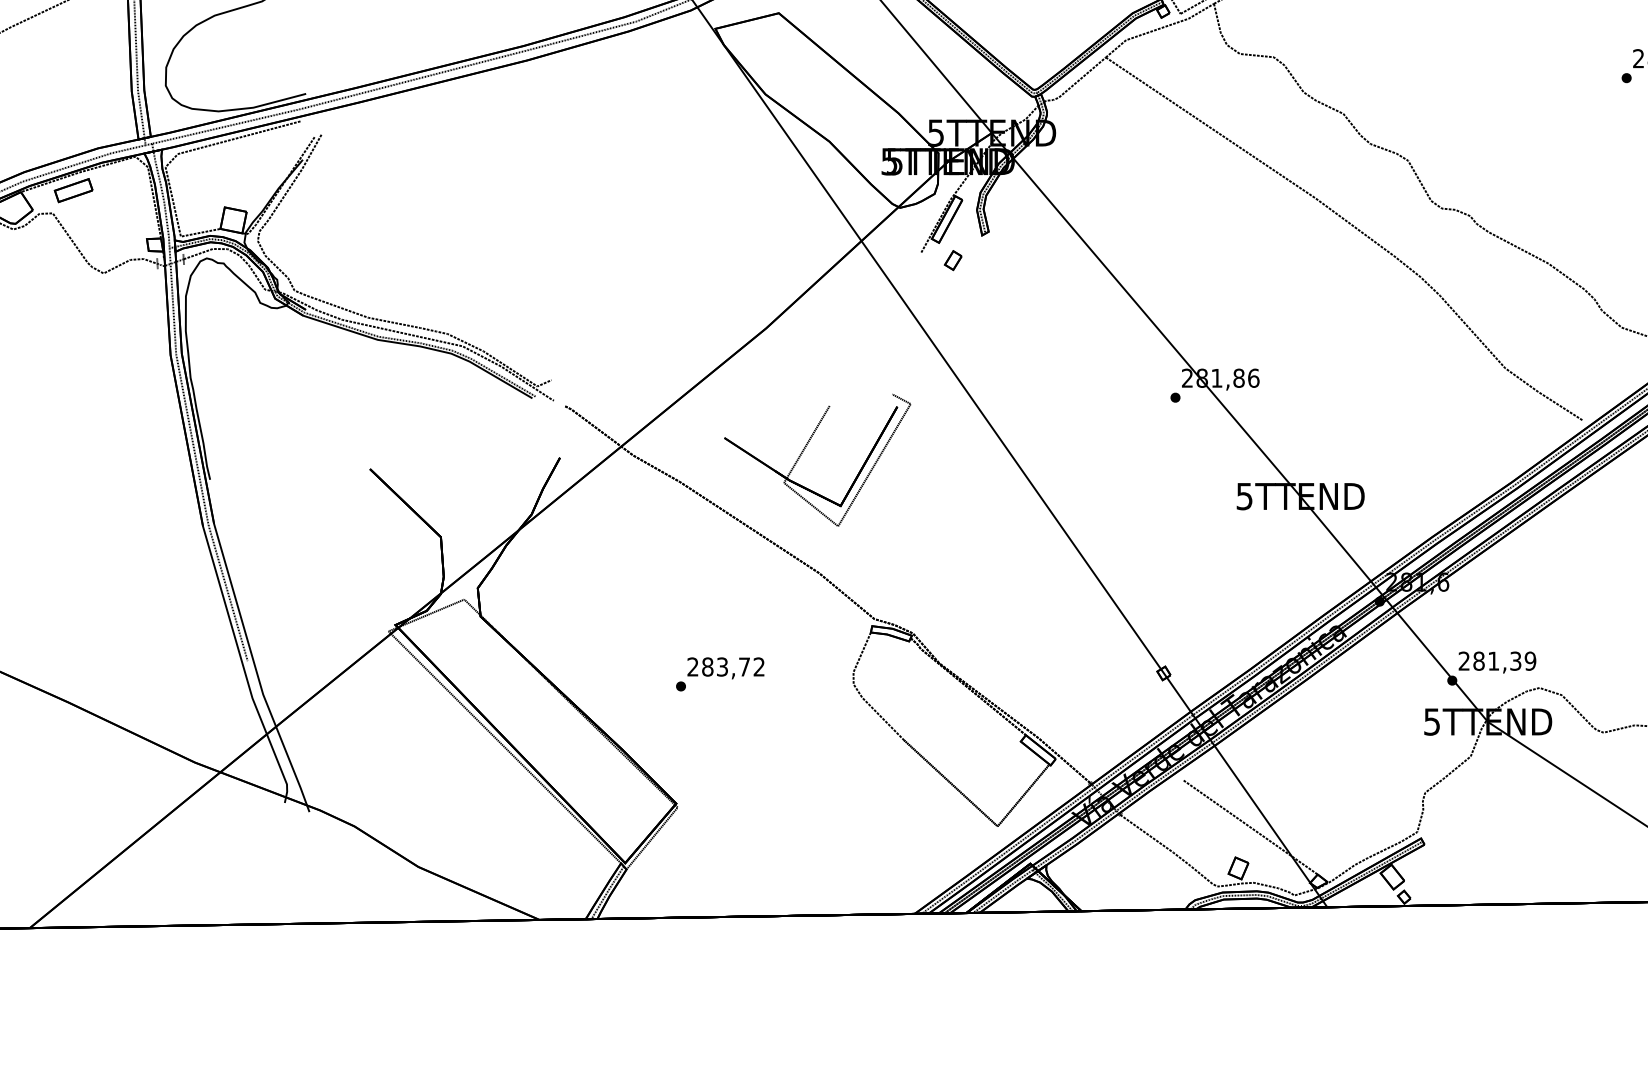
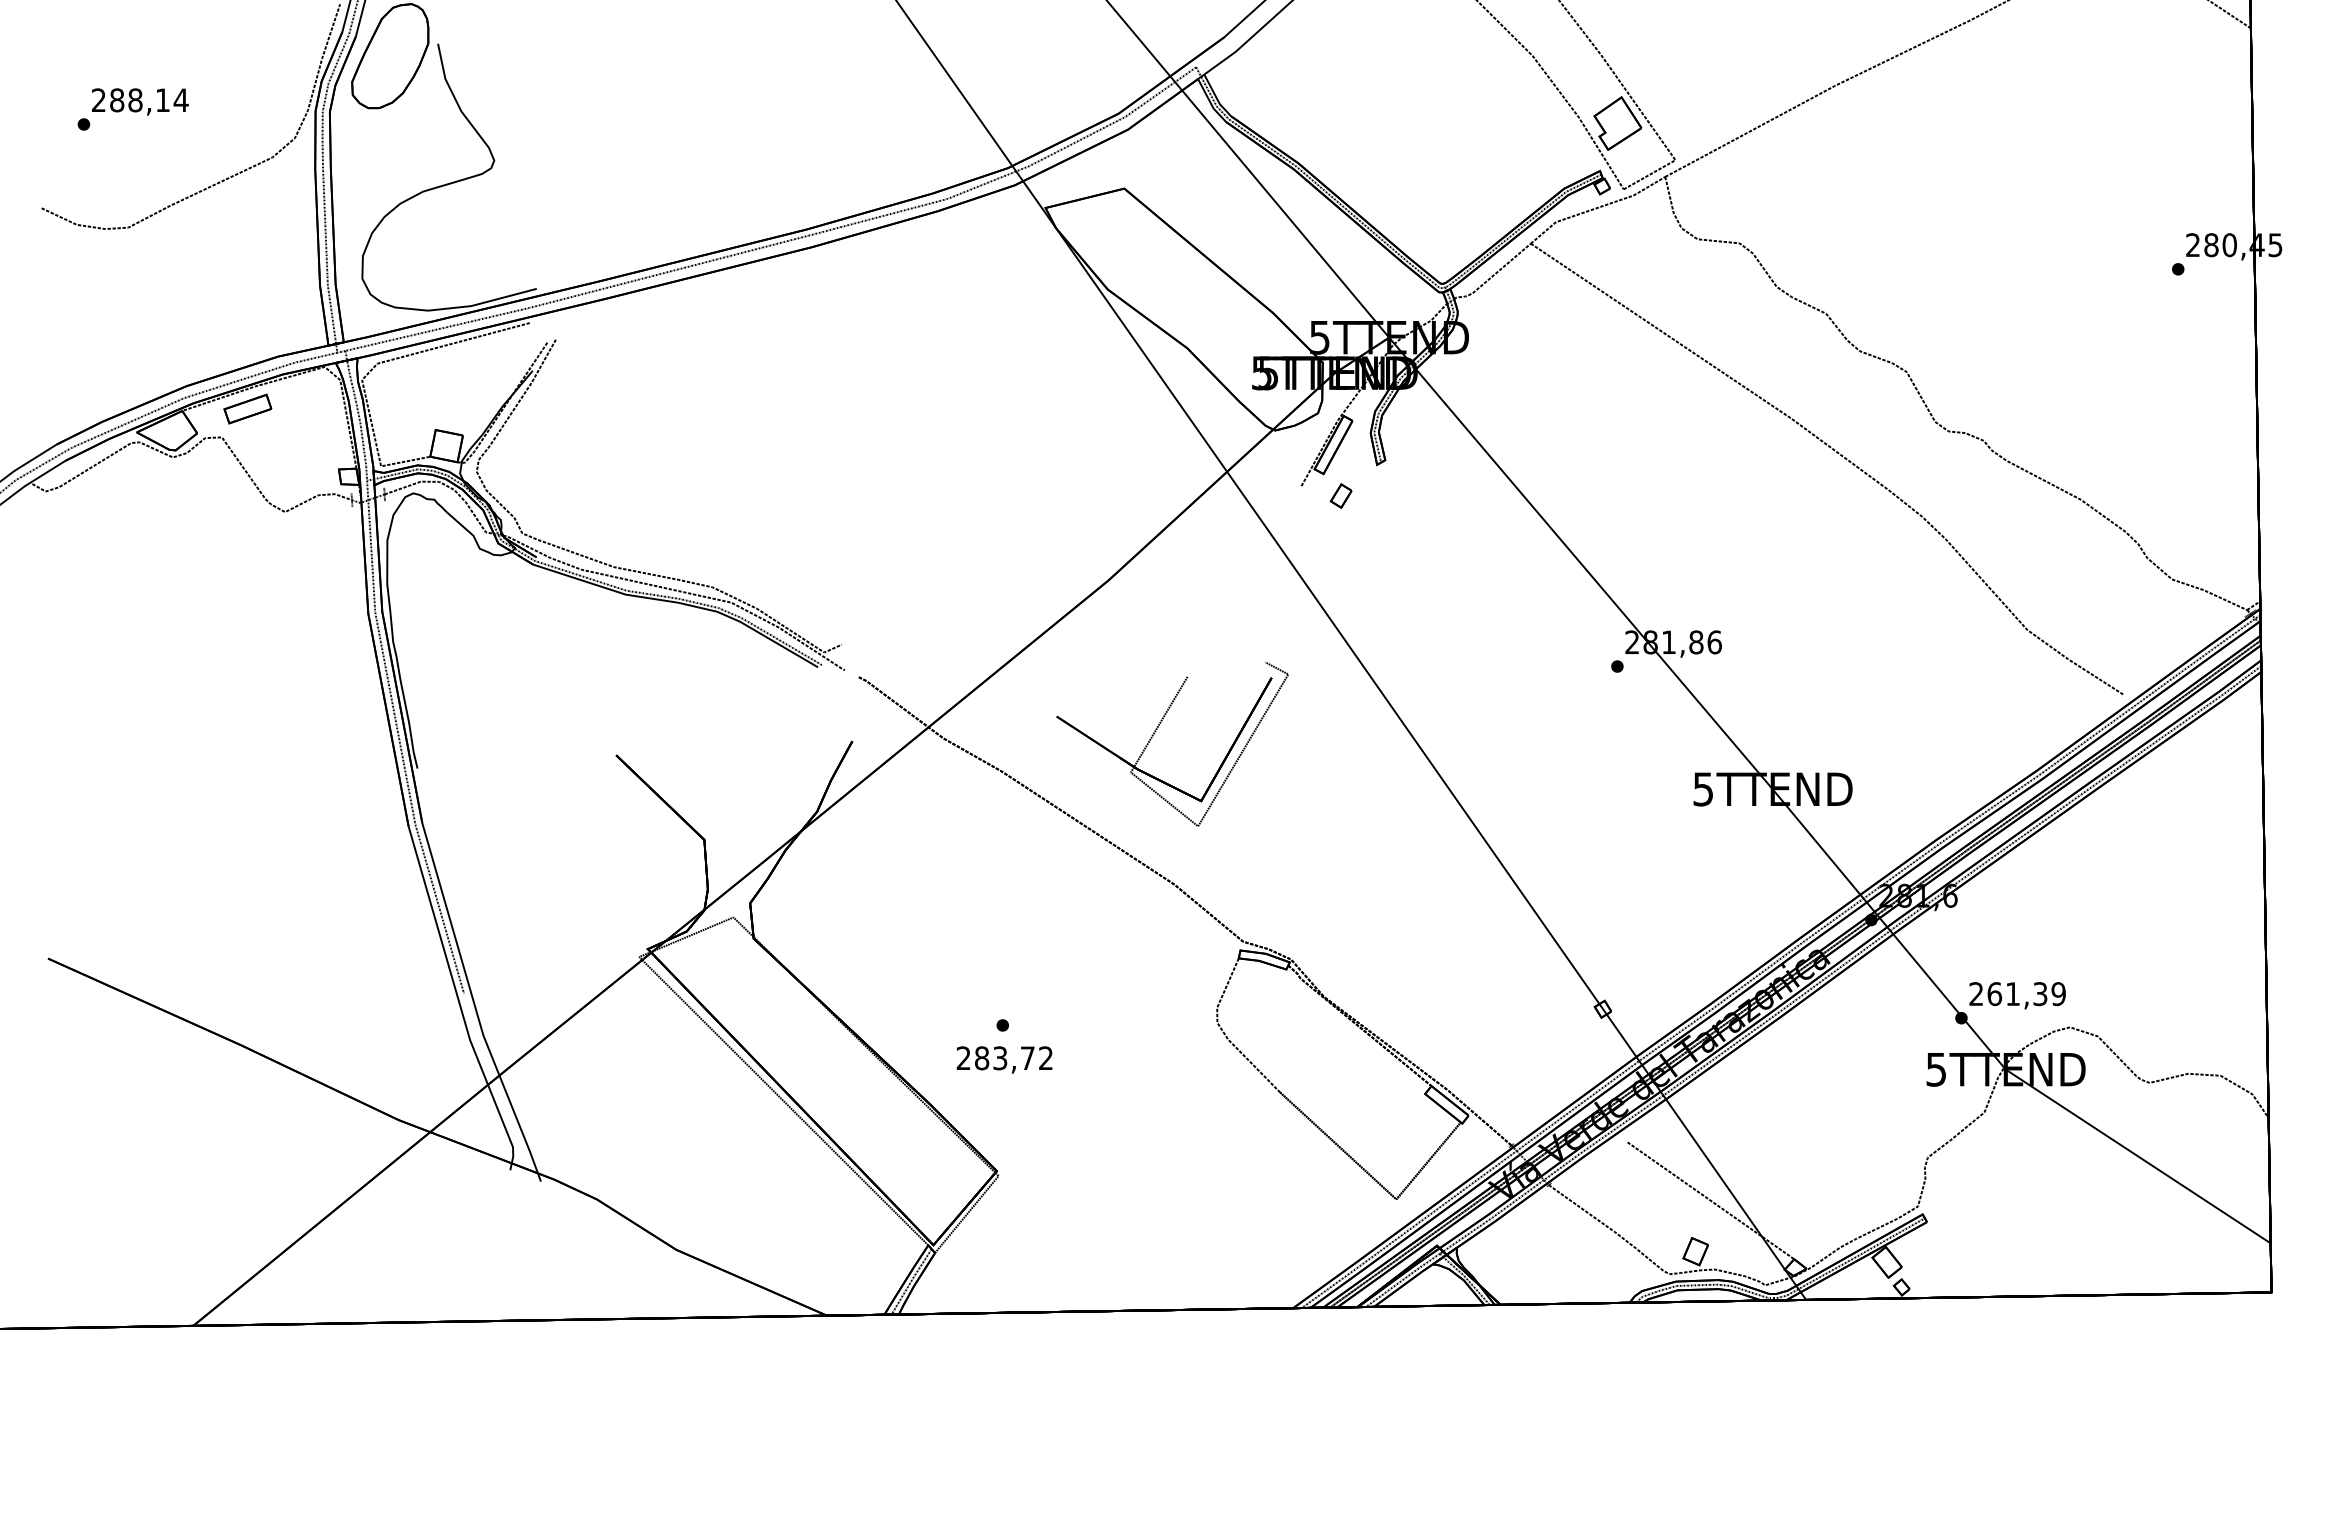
text: (1478, 660) -> (1994, 993), 281,39 -> 261,39
text: (725, 667) -> (1004, 1059), moved

